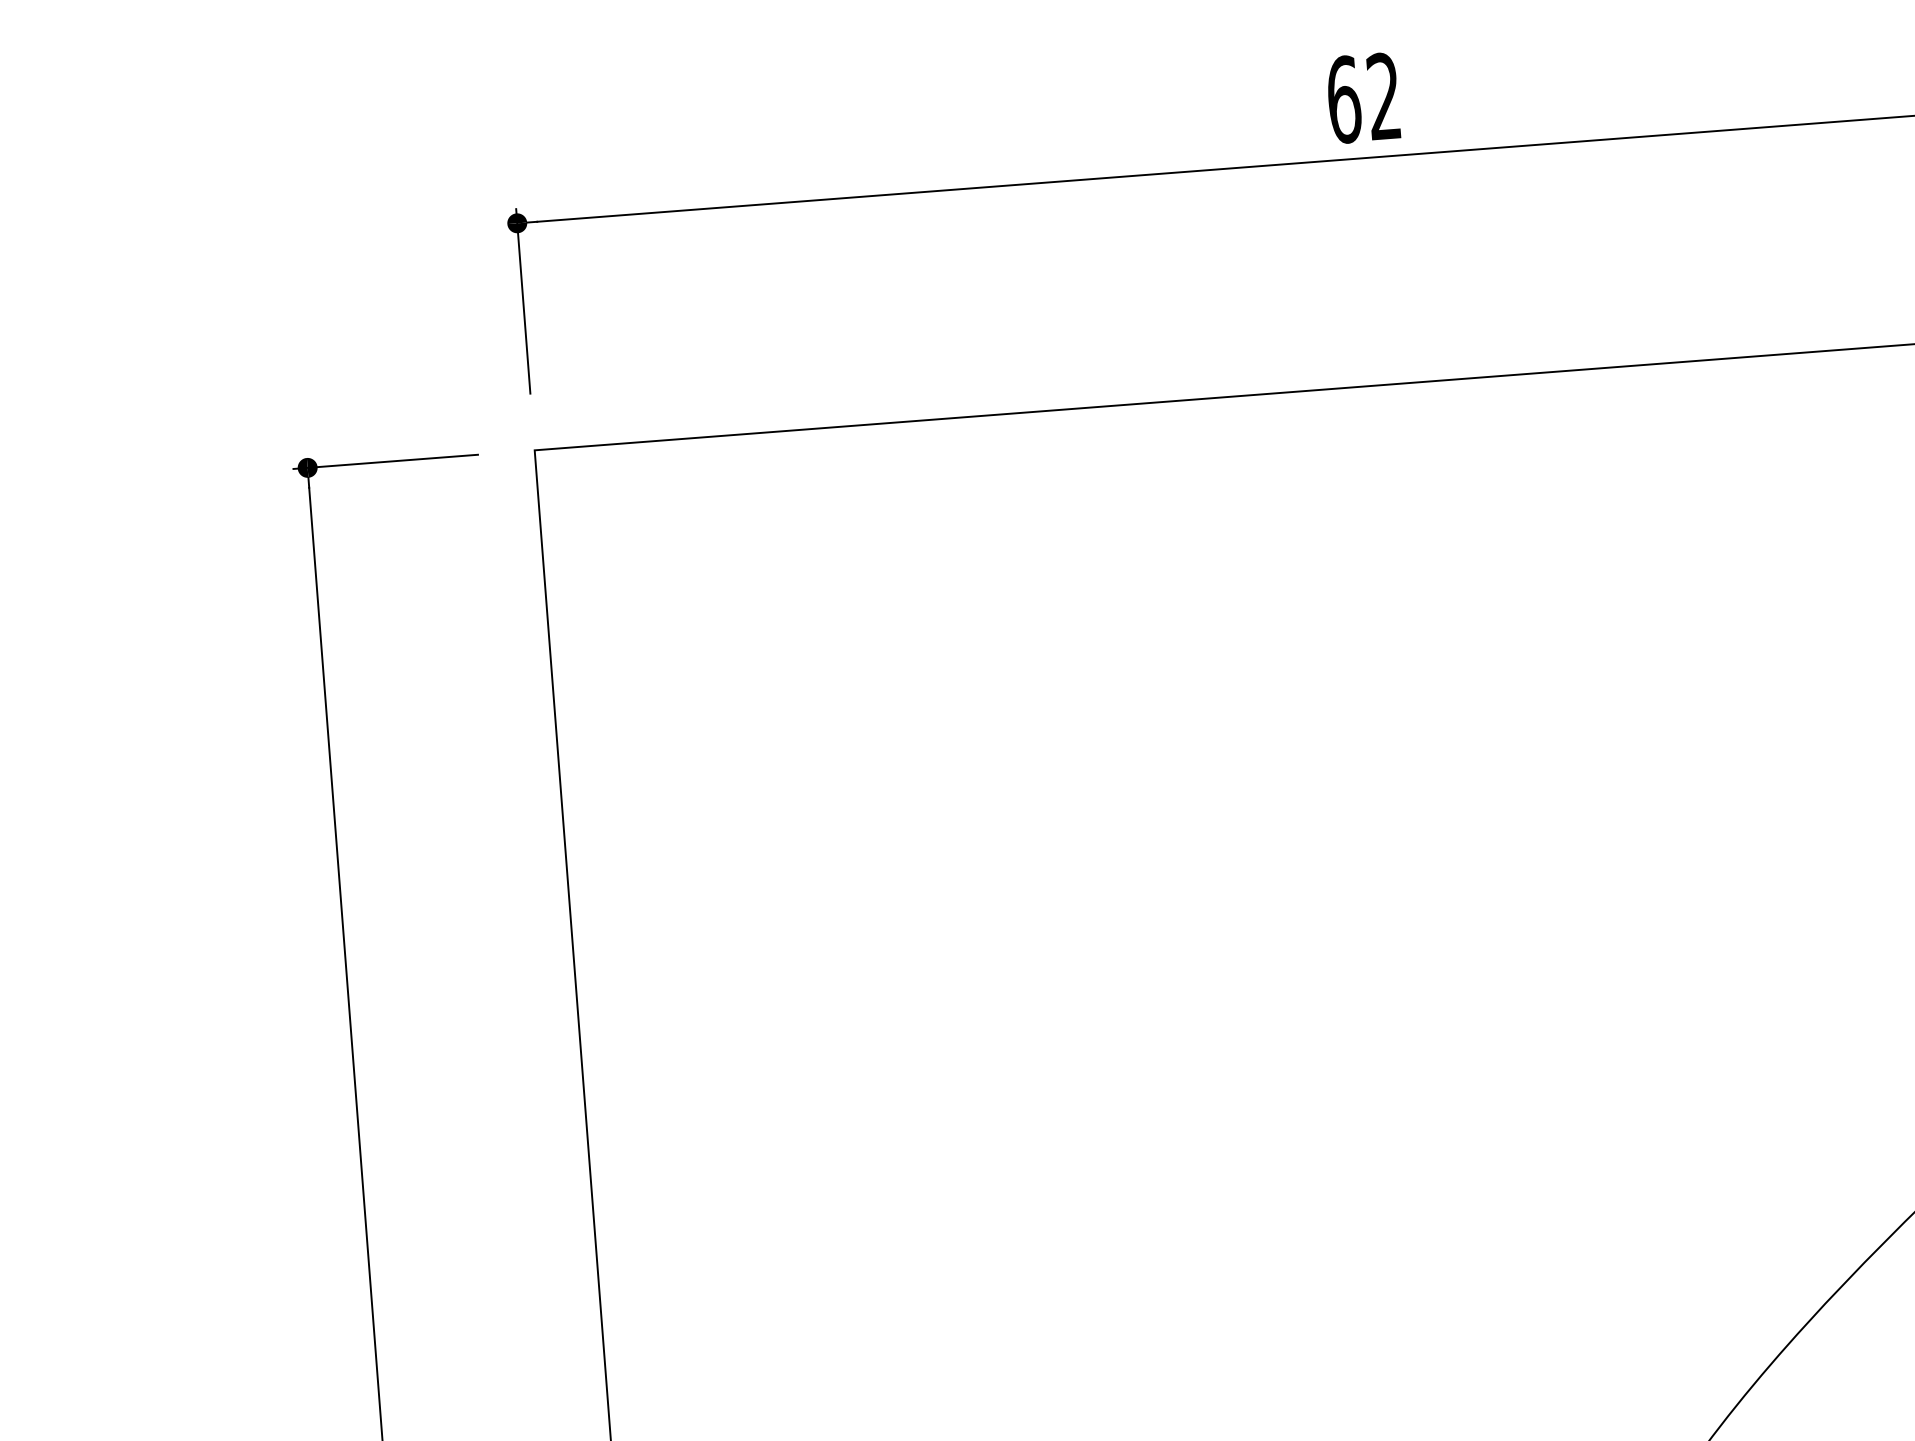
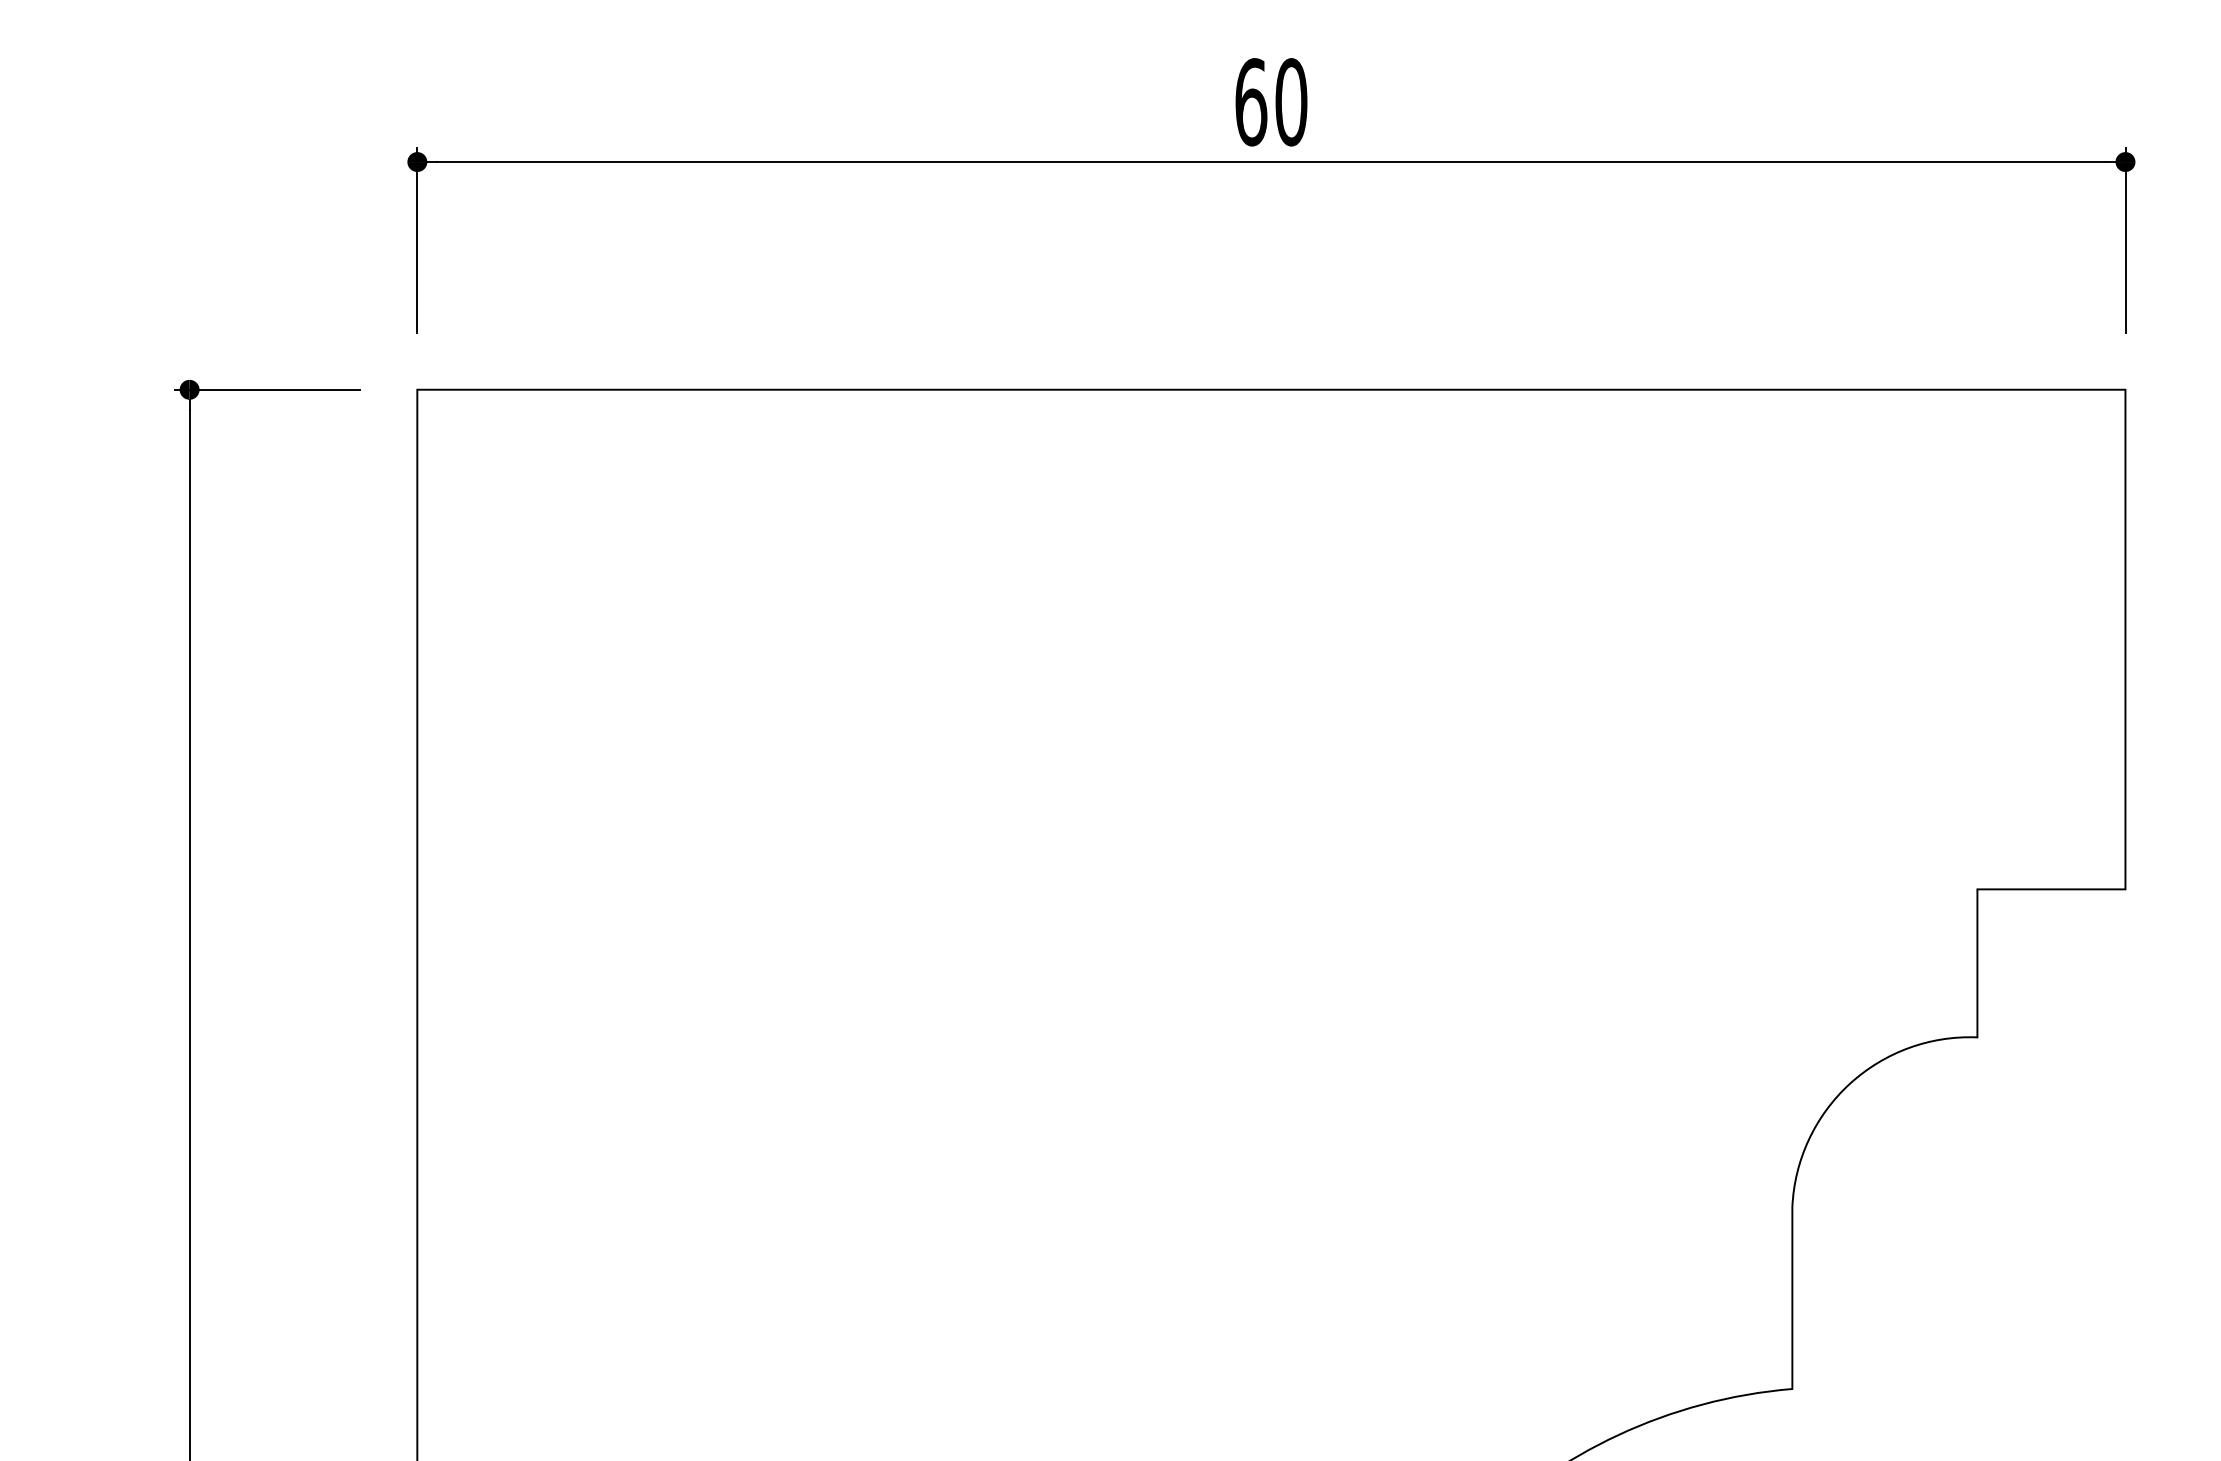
text: (1384, 96) -> (1291, 102), 62 -> 60

